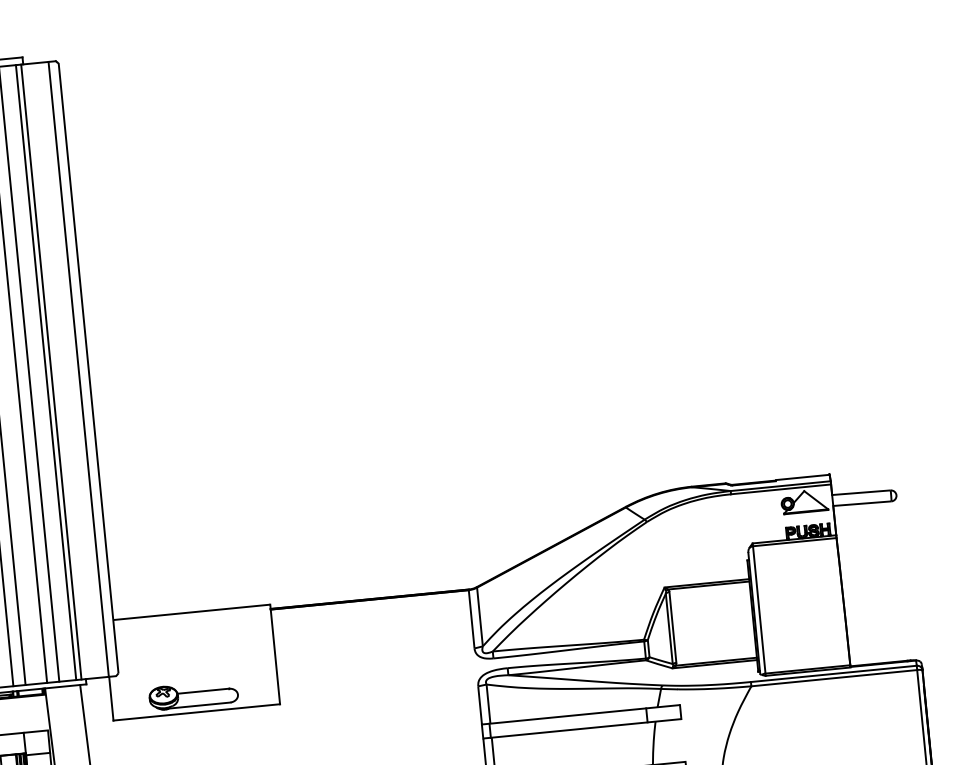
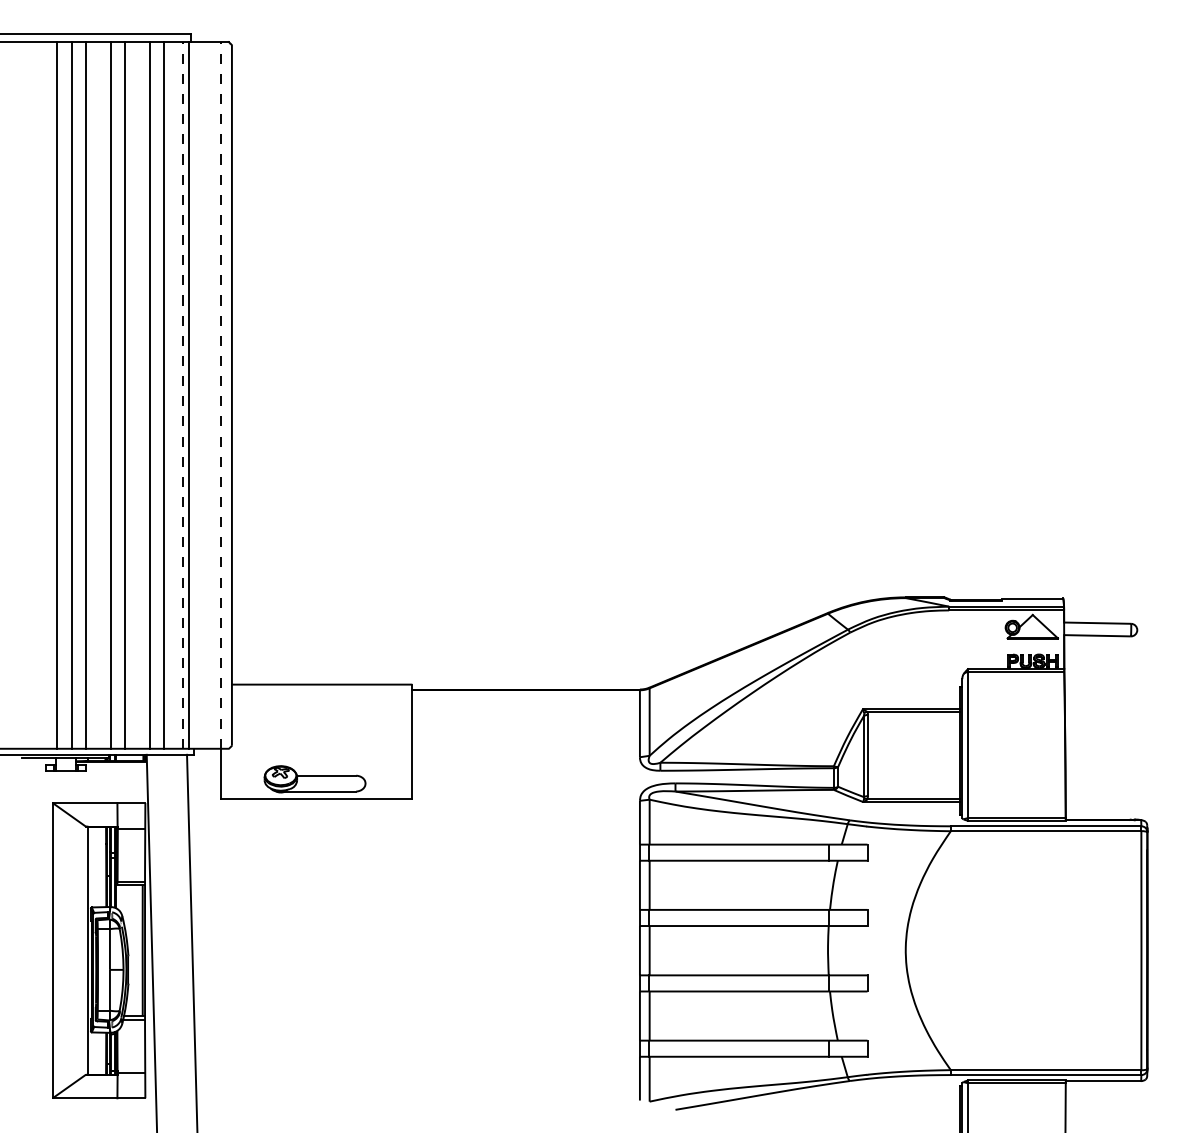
line: (78, 368) -> (220, 394), solid -> dashed
line: (46, 371) -> (183, 394), solid -> dashed

